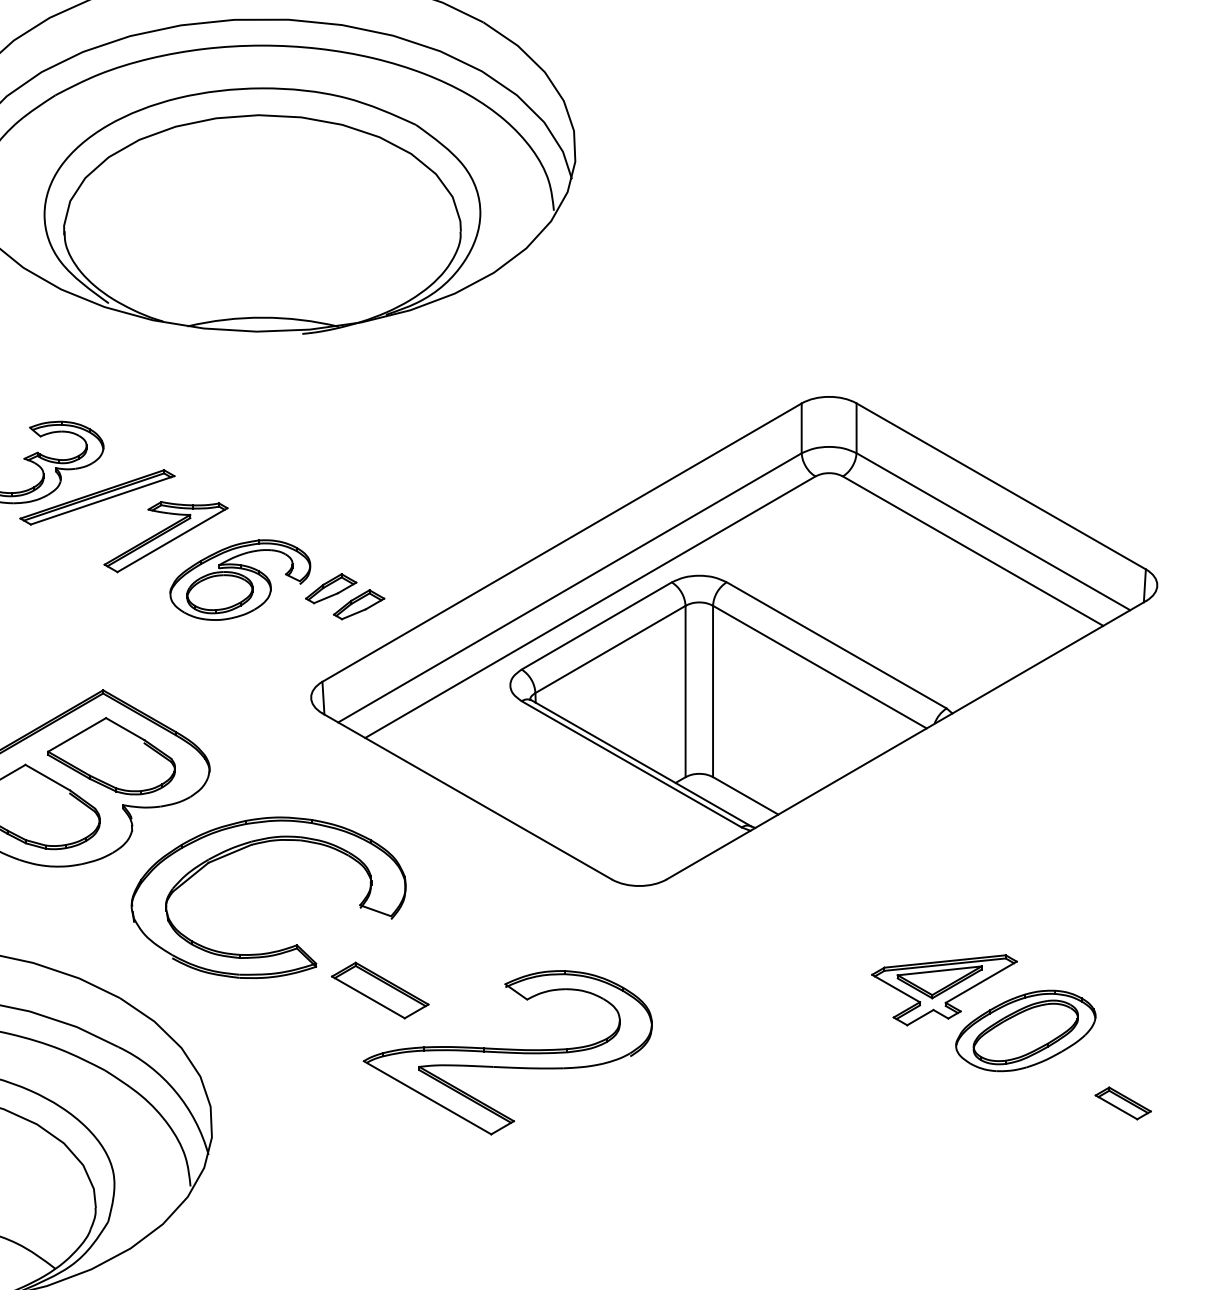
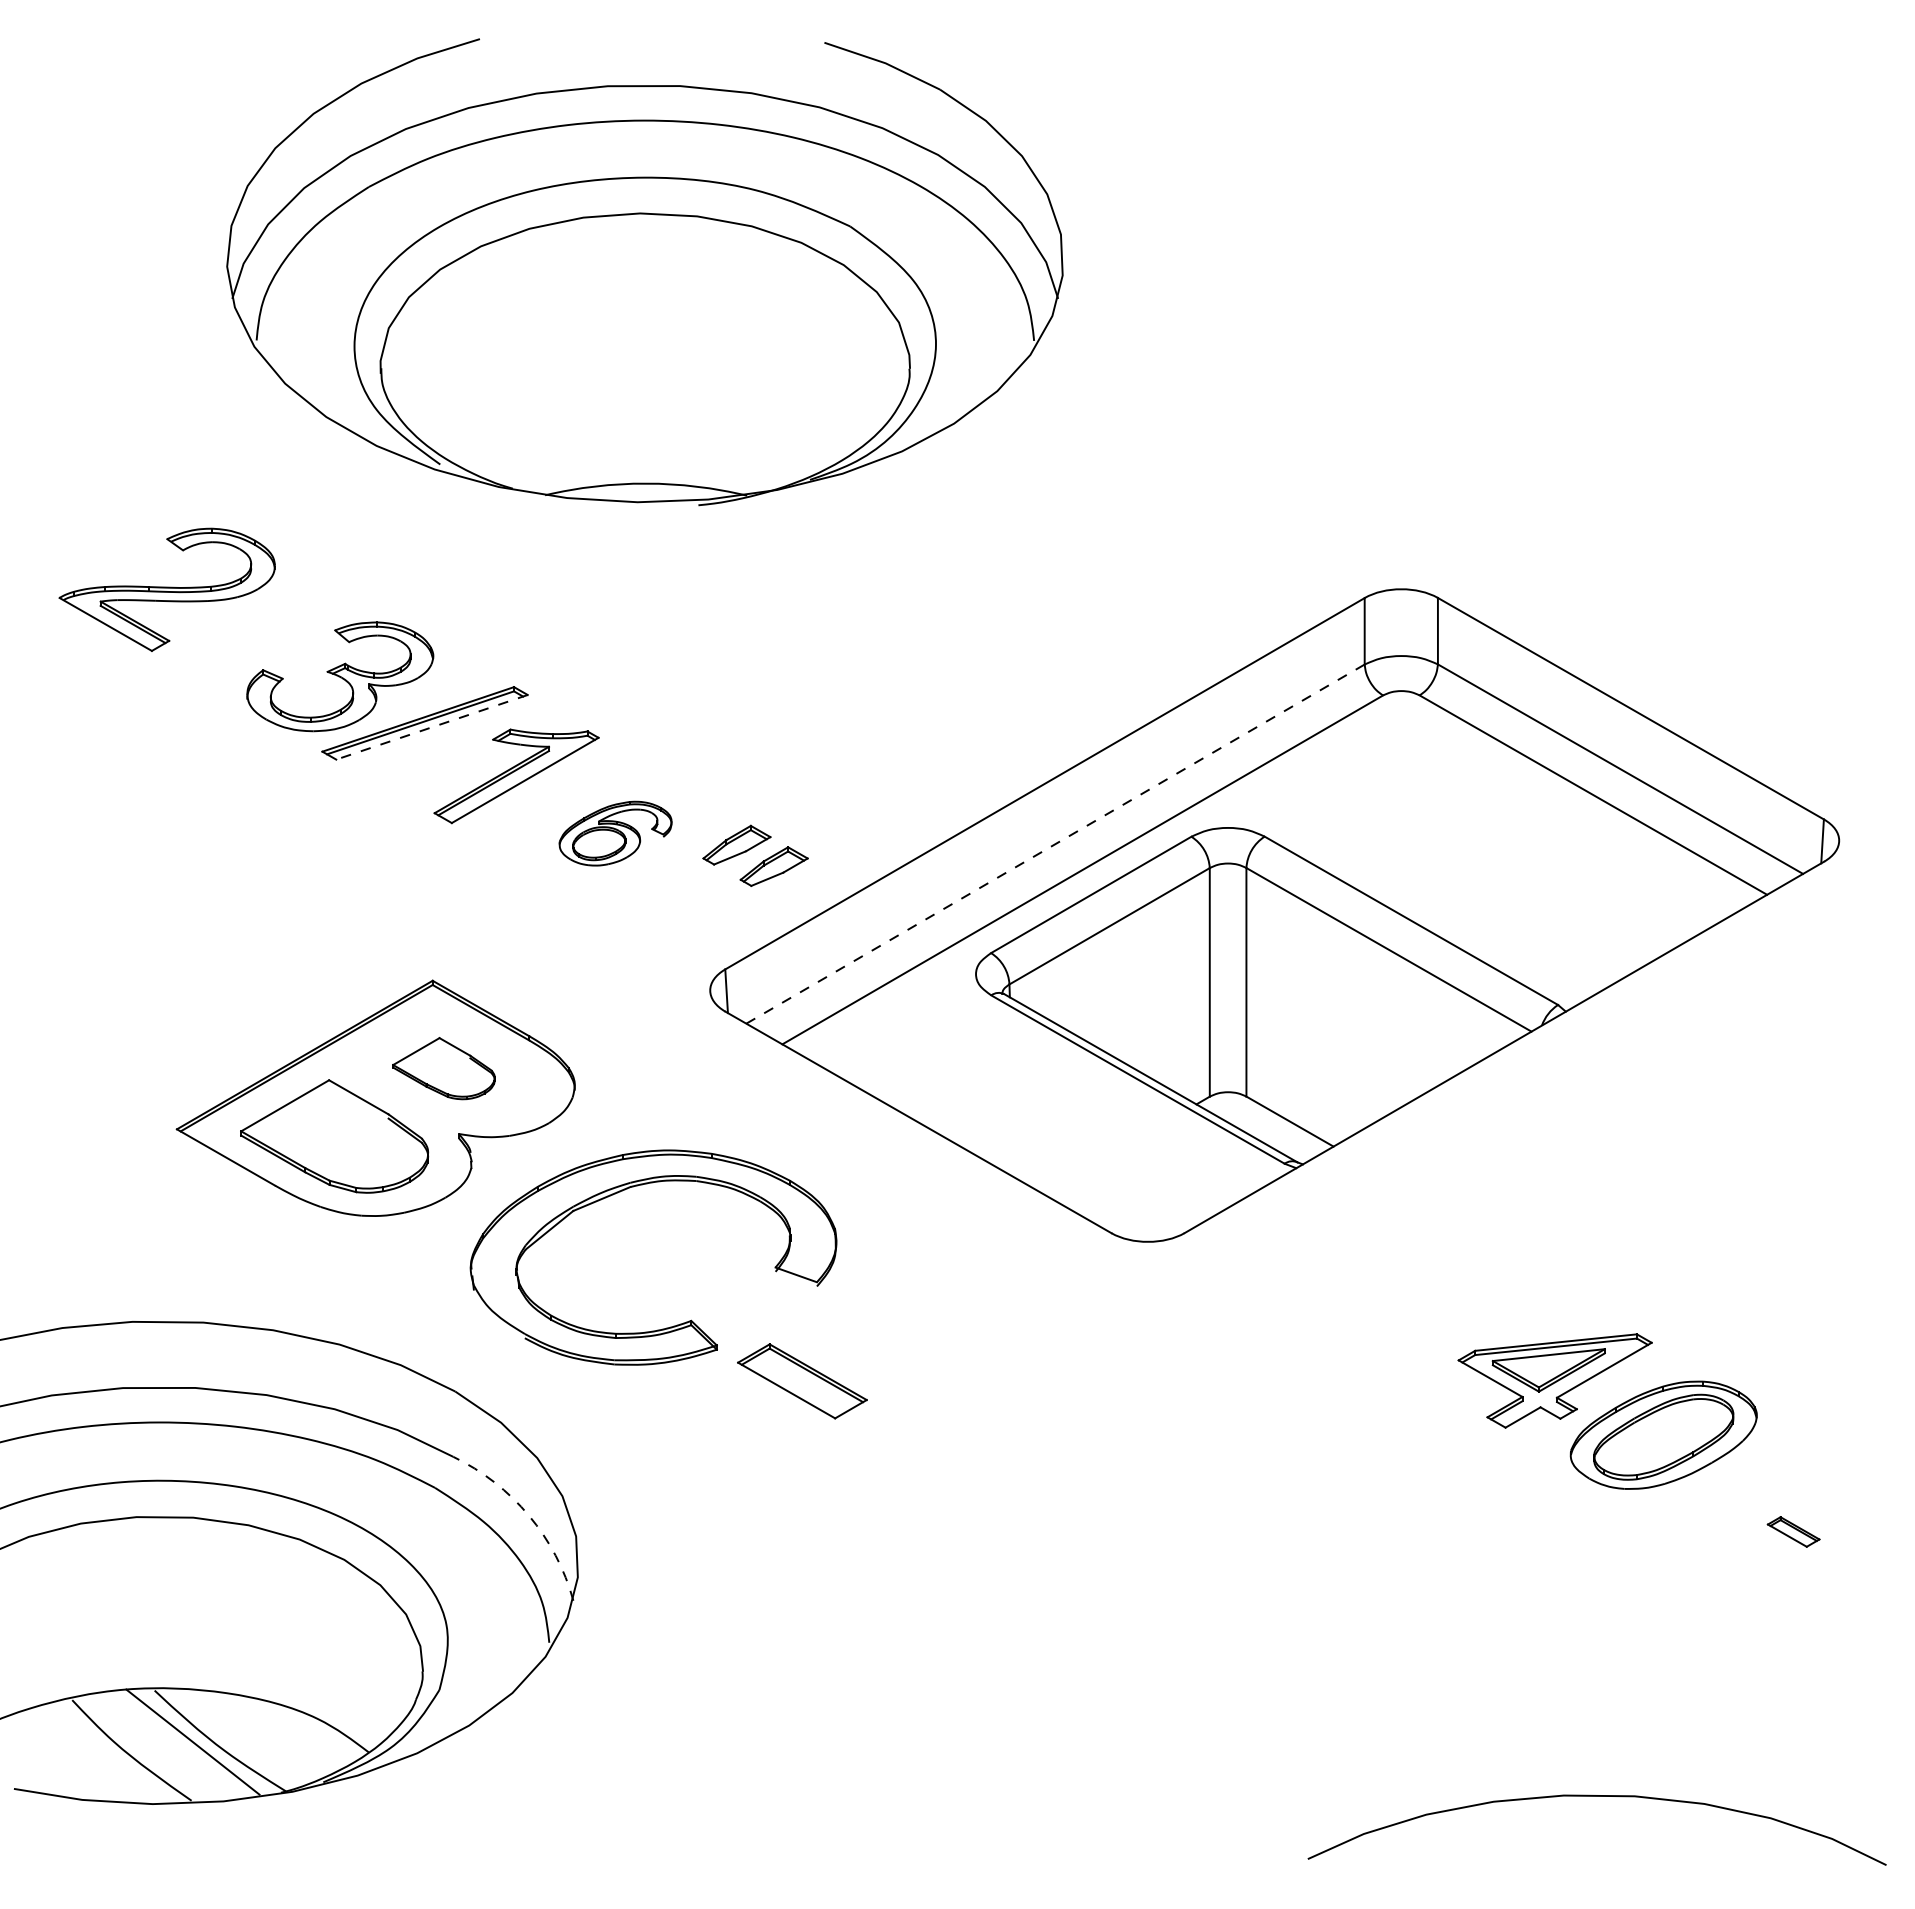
line: (102, 500) -> (431, 727), solid -> dashed
part: (240, 579) -> (615, 833), size x0.6
line: (569, 588) -> (1055, 844), solid -> dashed
part: (111, 756) -> (443, 1068), size x0.6
part: (507, 1052) -> (972, 1464), removed
arc: (175, 1091) -> (529, 1515), solid -> dashed
part: (1123, 1103) -> (1793, 1531), size x0.7

